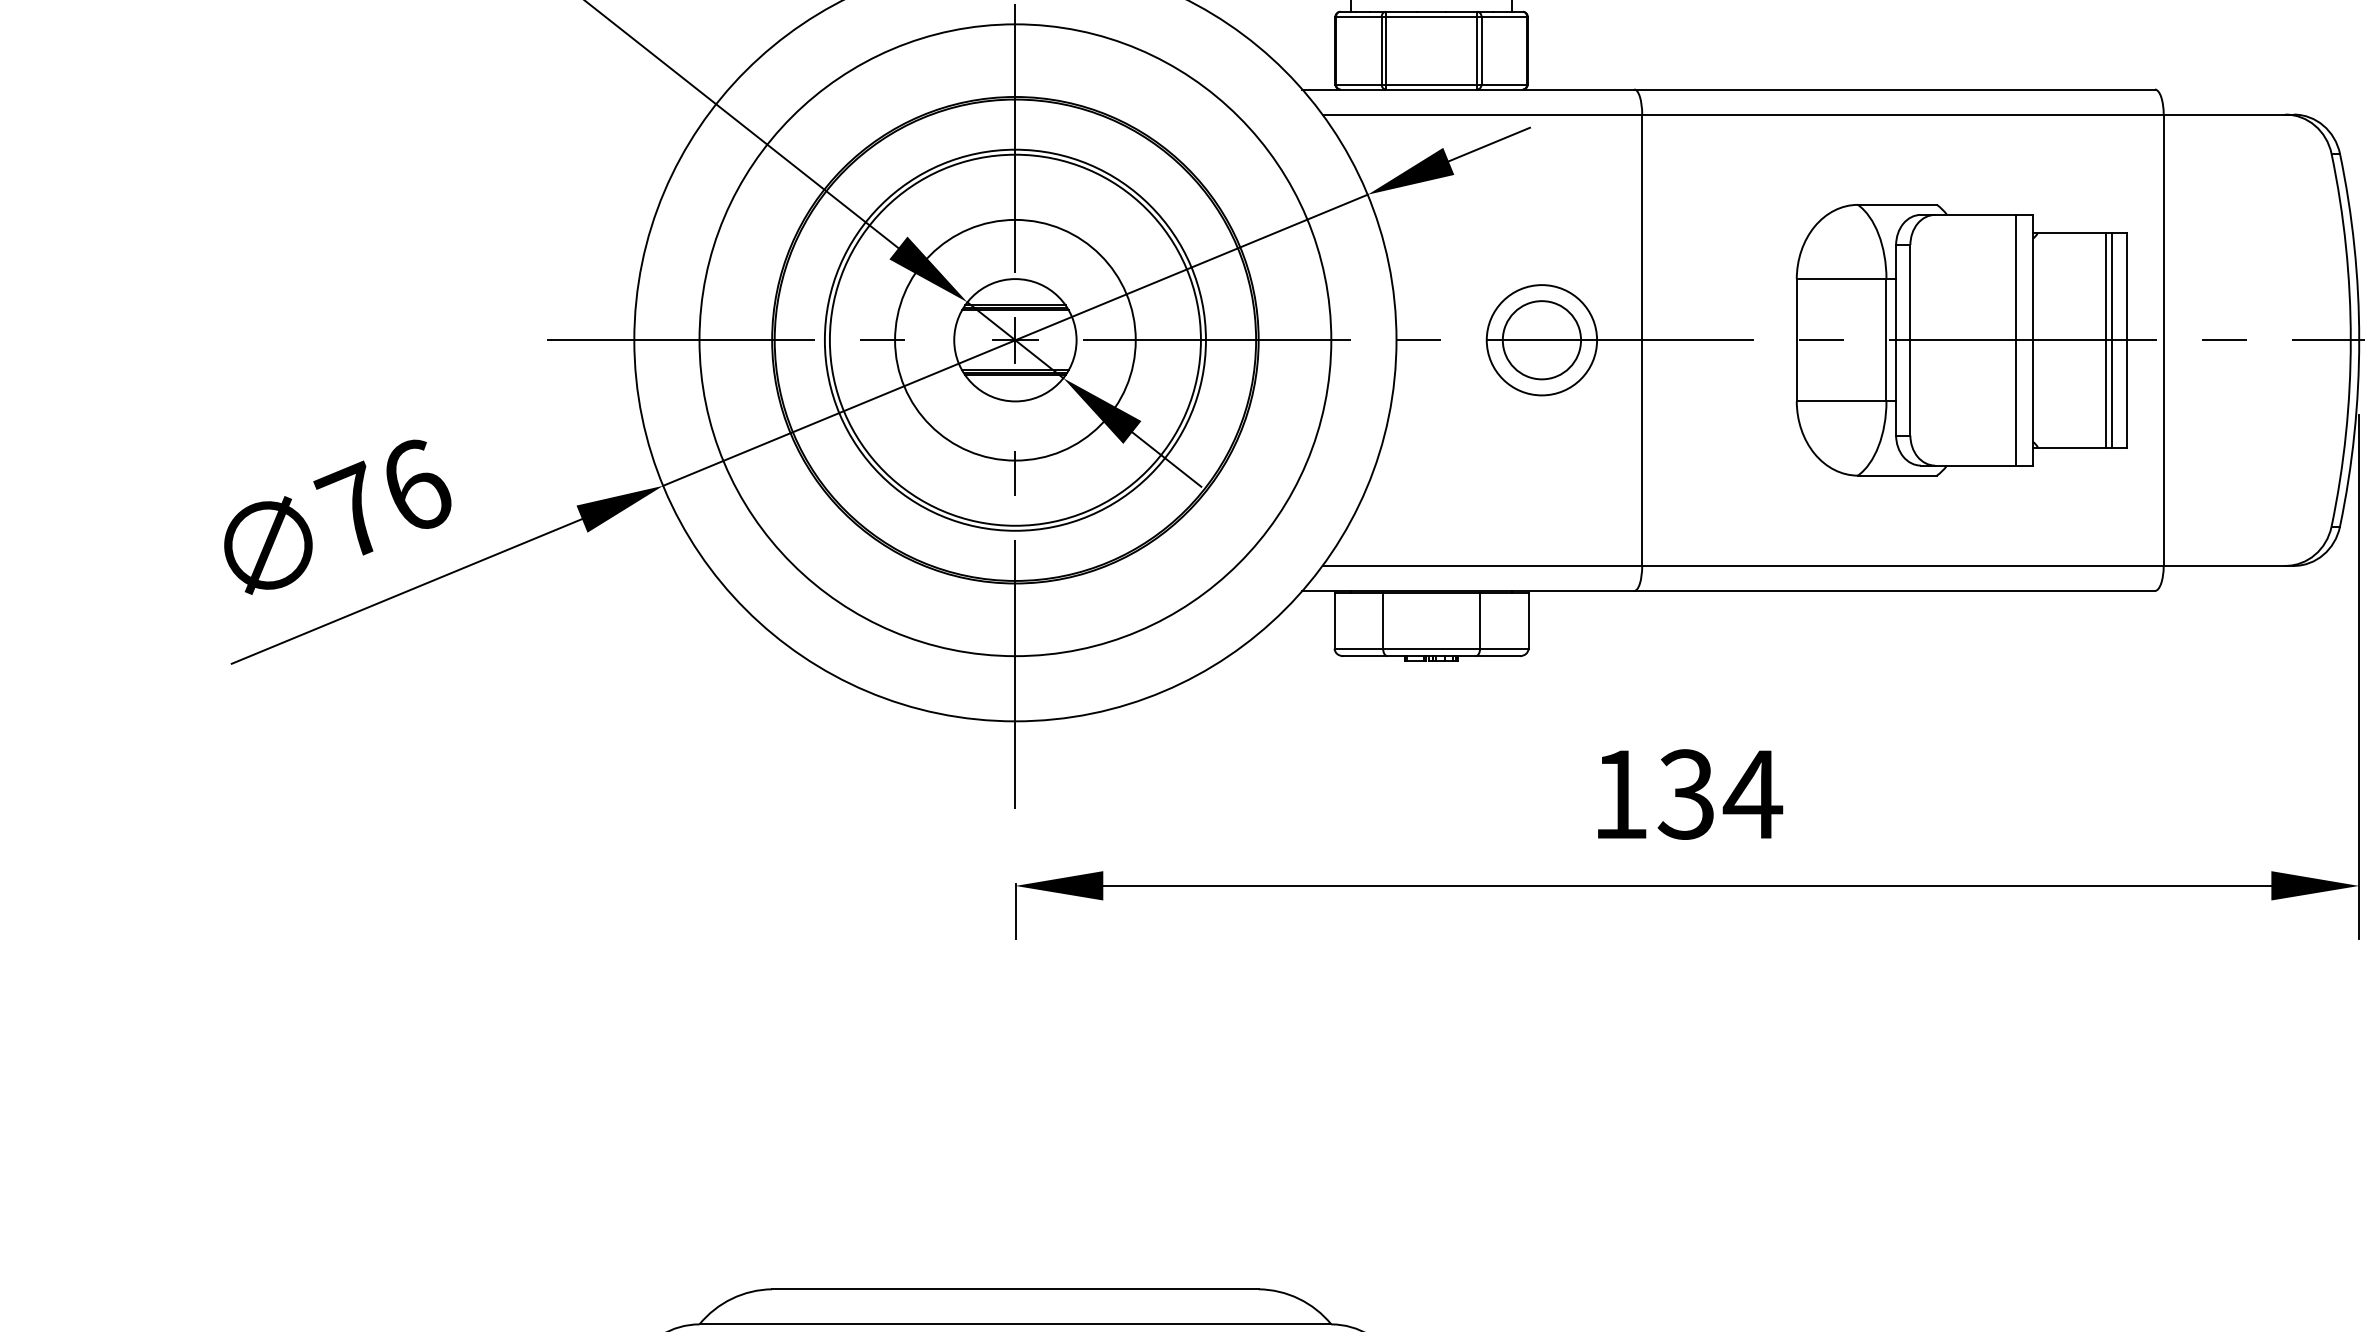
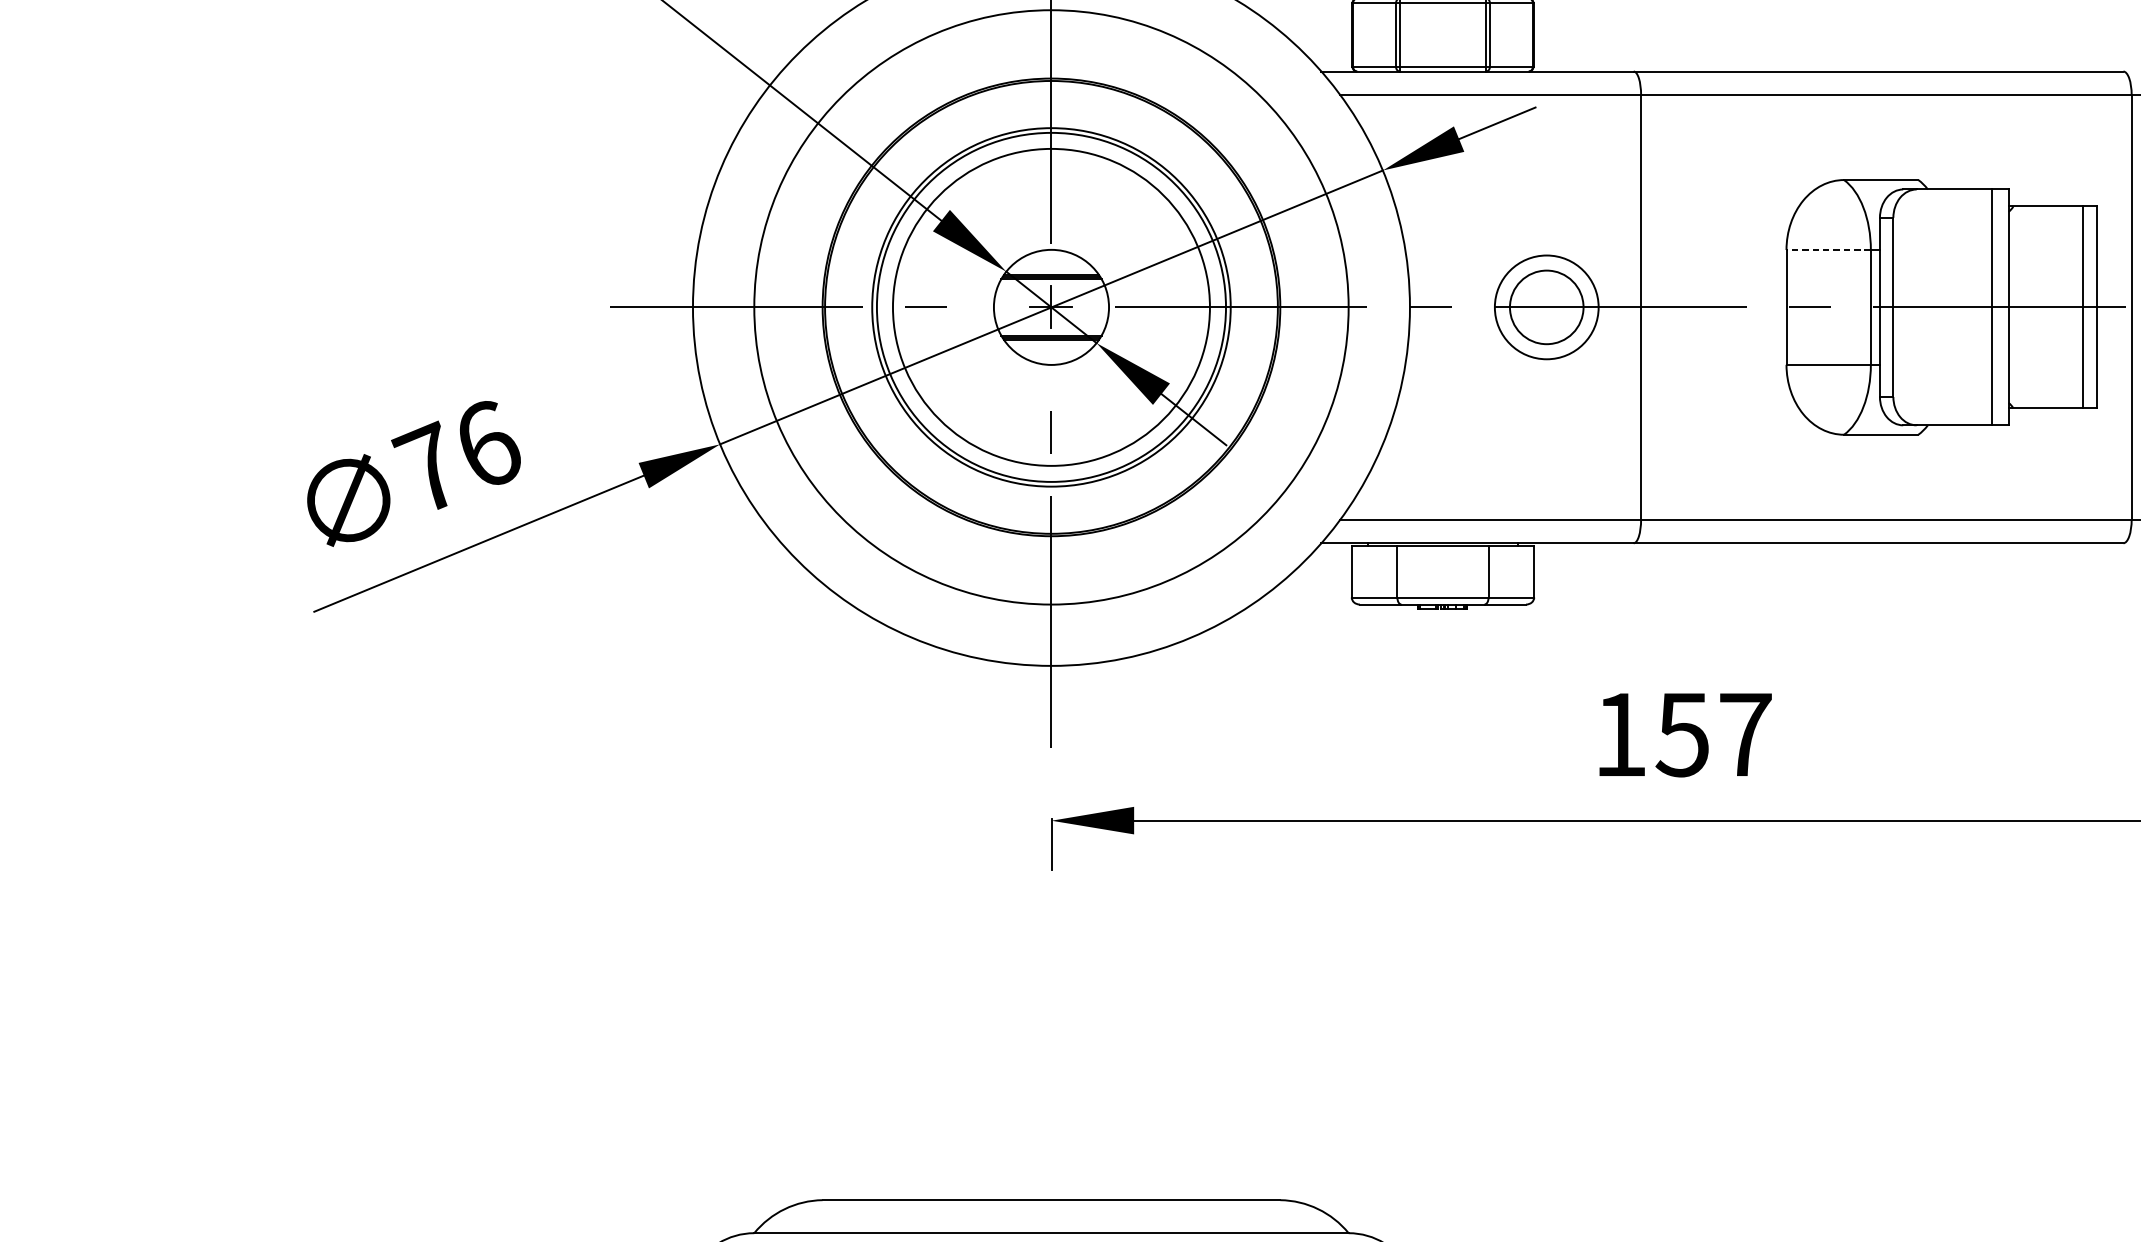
line: (1841, 279) -> (1828, 250), solid -> dashed
circle: (1015, 339) -> (1051, 306), size x1.4
line: (2105, 339) -> (2076, 306), removed
text: (1720, 794) -> (1714, 734), 134 -> 157

